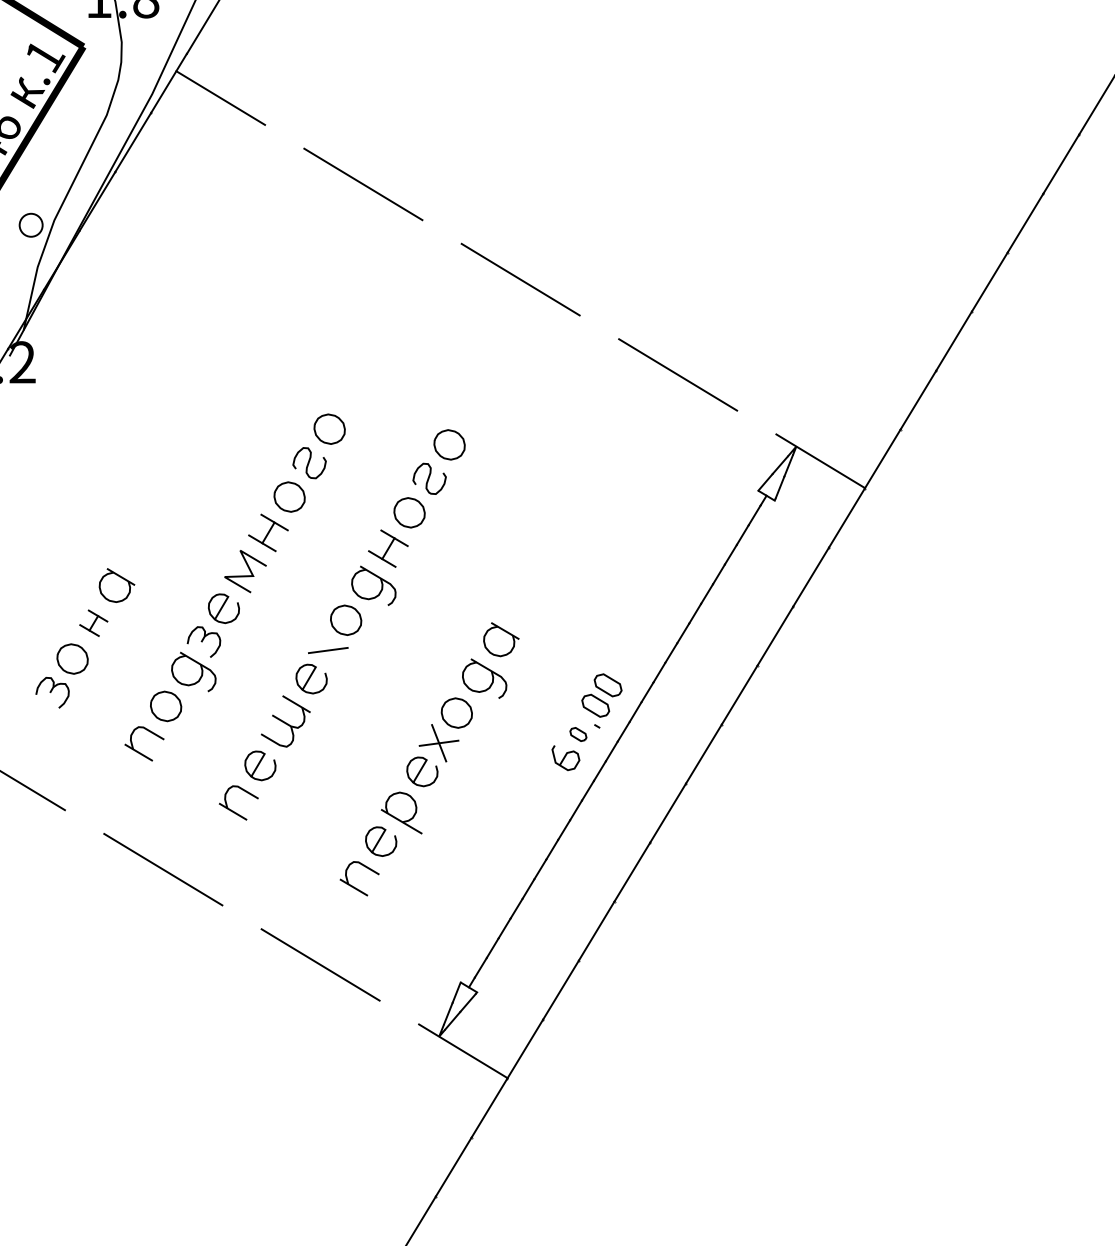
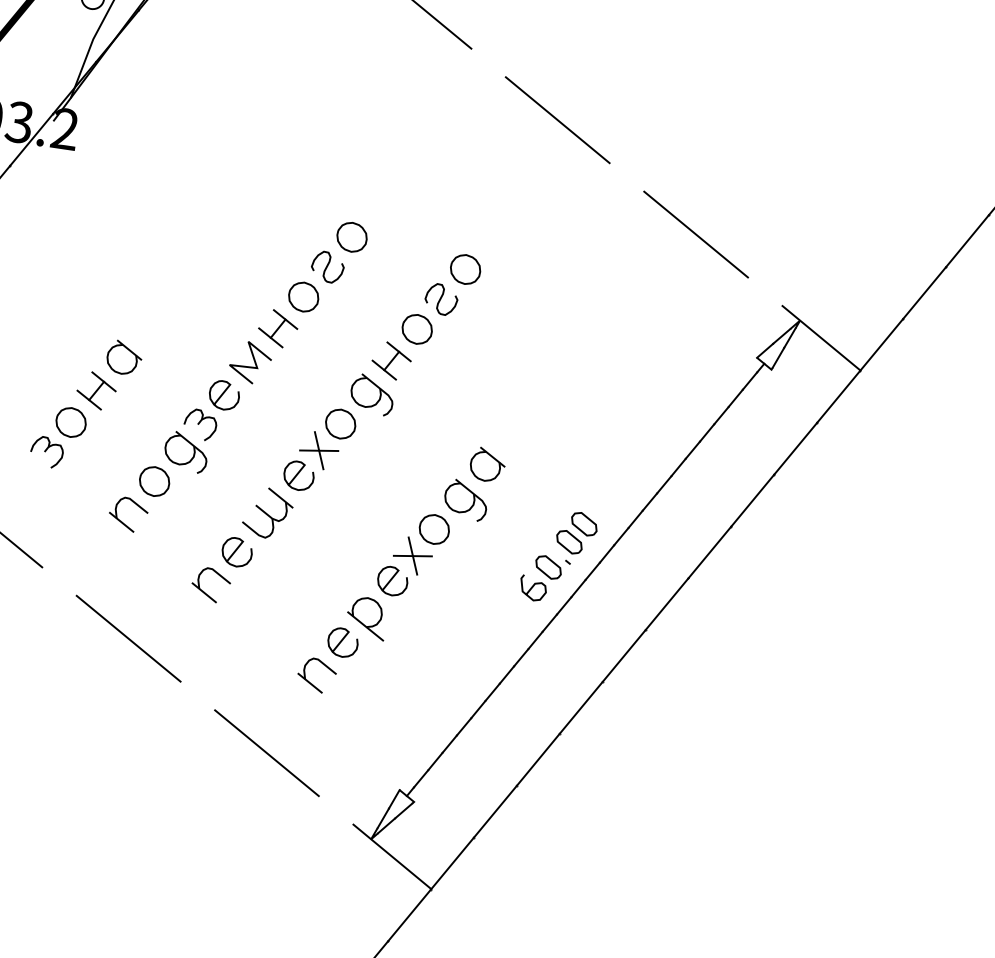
part: (93, 623) -> (96, 391), size x1.43
line: (328, 650) -> (319, 450), added
part: (578, 734) -> (548, 567), size x1.67

